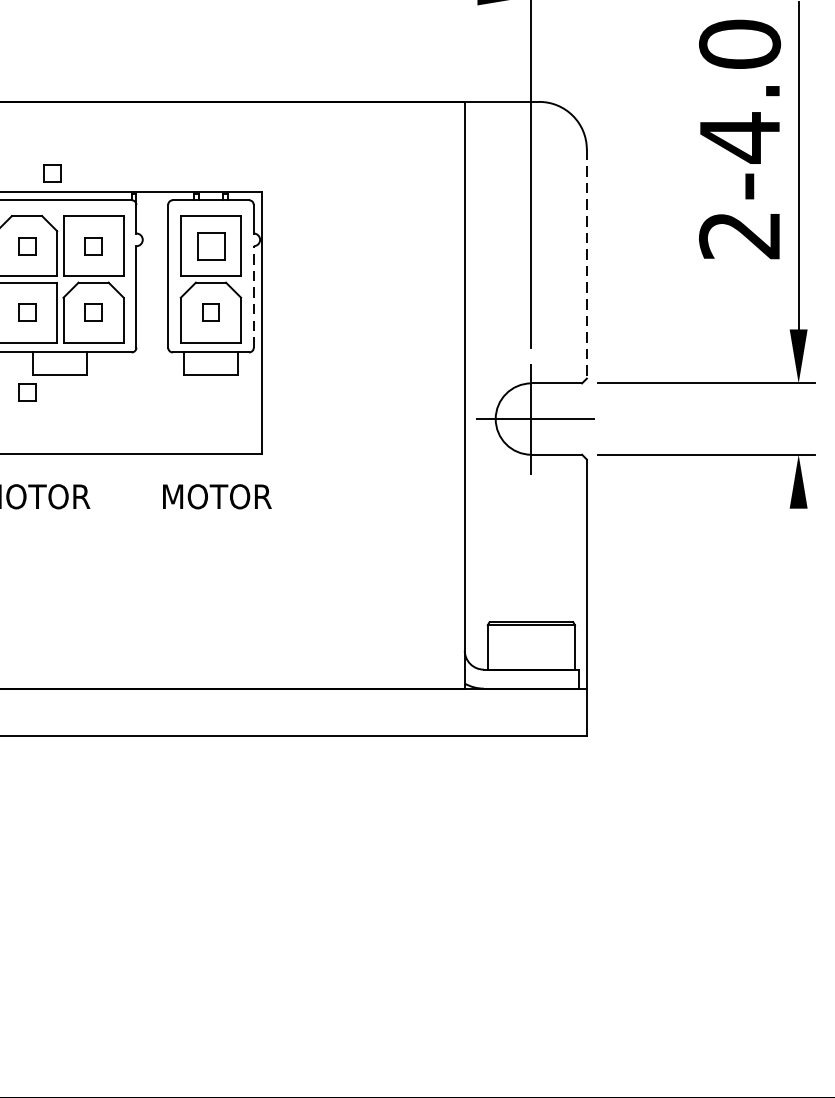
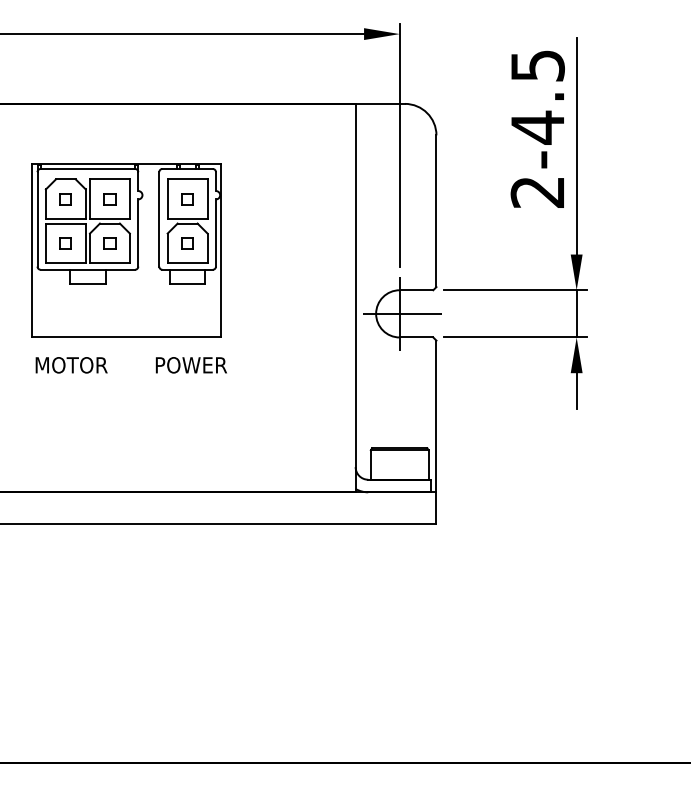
text: (739, 43) -> (537, 65), 2-4.0 -> 2-4.5
part: (52, 173) -> (82, 151), removed
part: (210, 246) -> (187, 199), size x0.62
line: (586, 264) -> (436, 211), dashed -> solid
line: (253, 297) -> (215, 233), dashed -> solid
part: (26, 392) -> (65, 296), removed
line: (798, 418) -> (576, 313), added
text: (218, 497) -> (192, 365), MOTOR -> POWER
line: (798, 534) -> (576, 390), added

